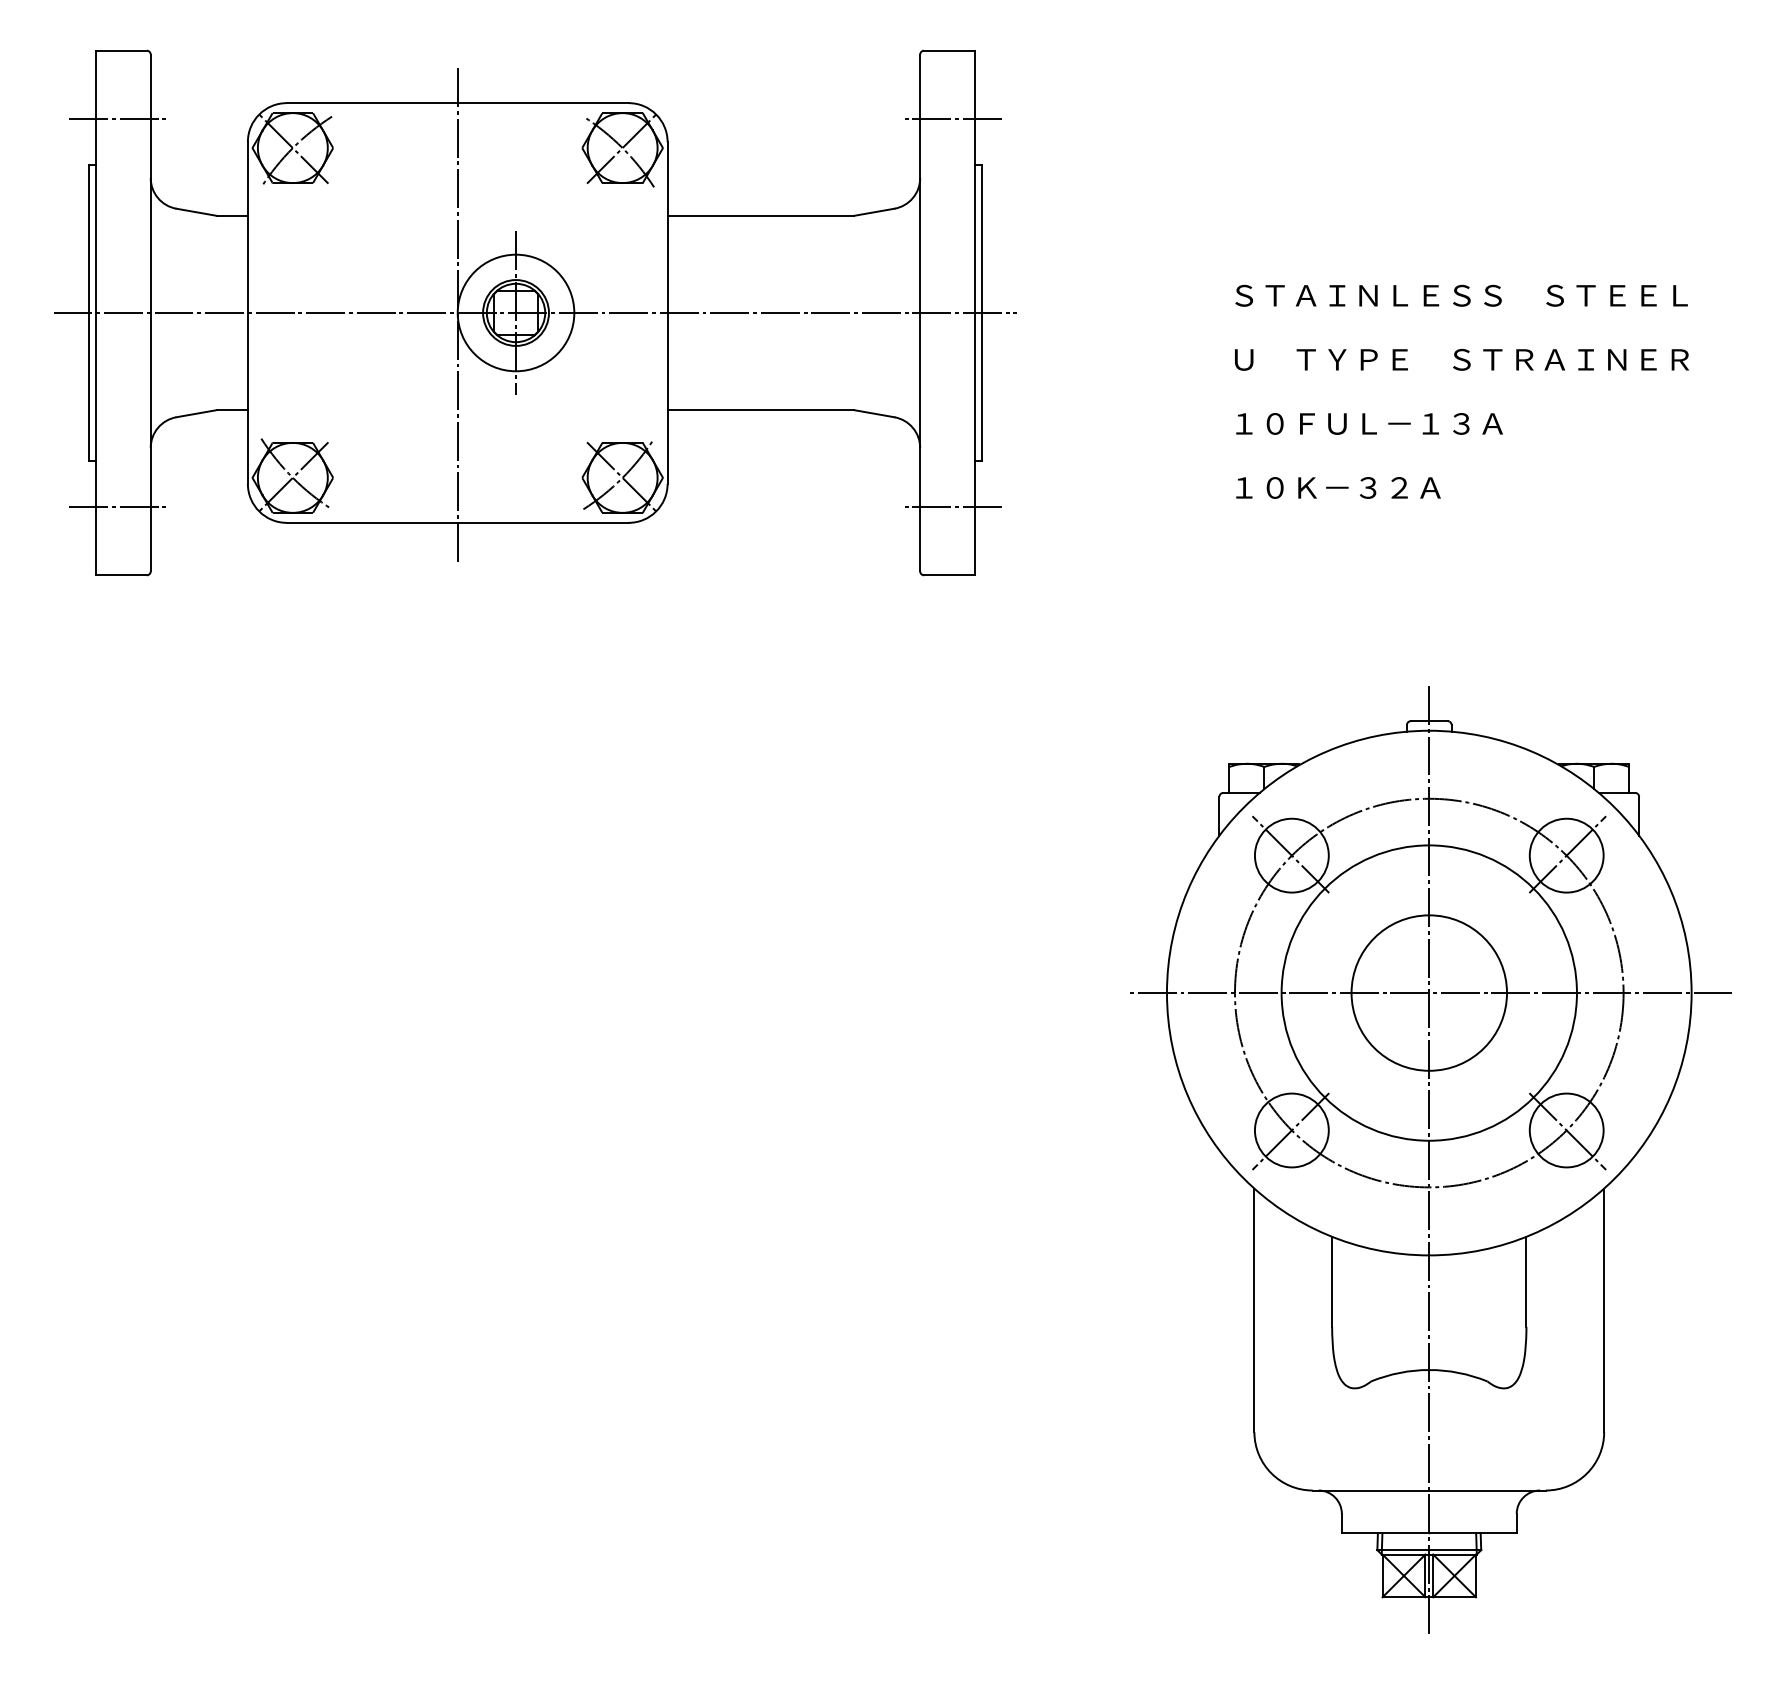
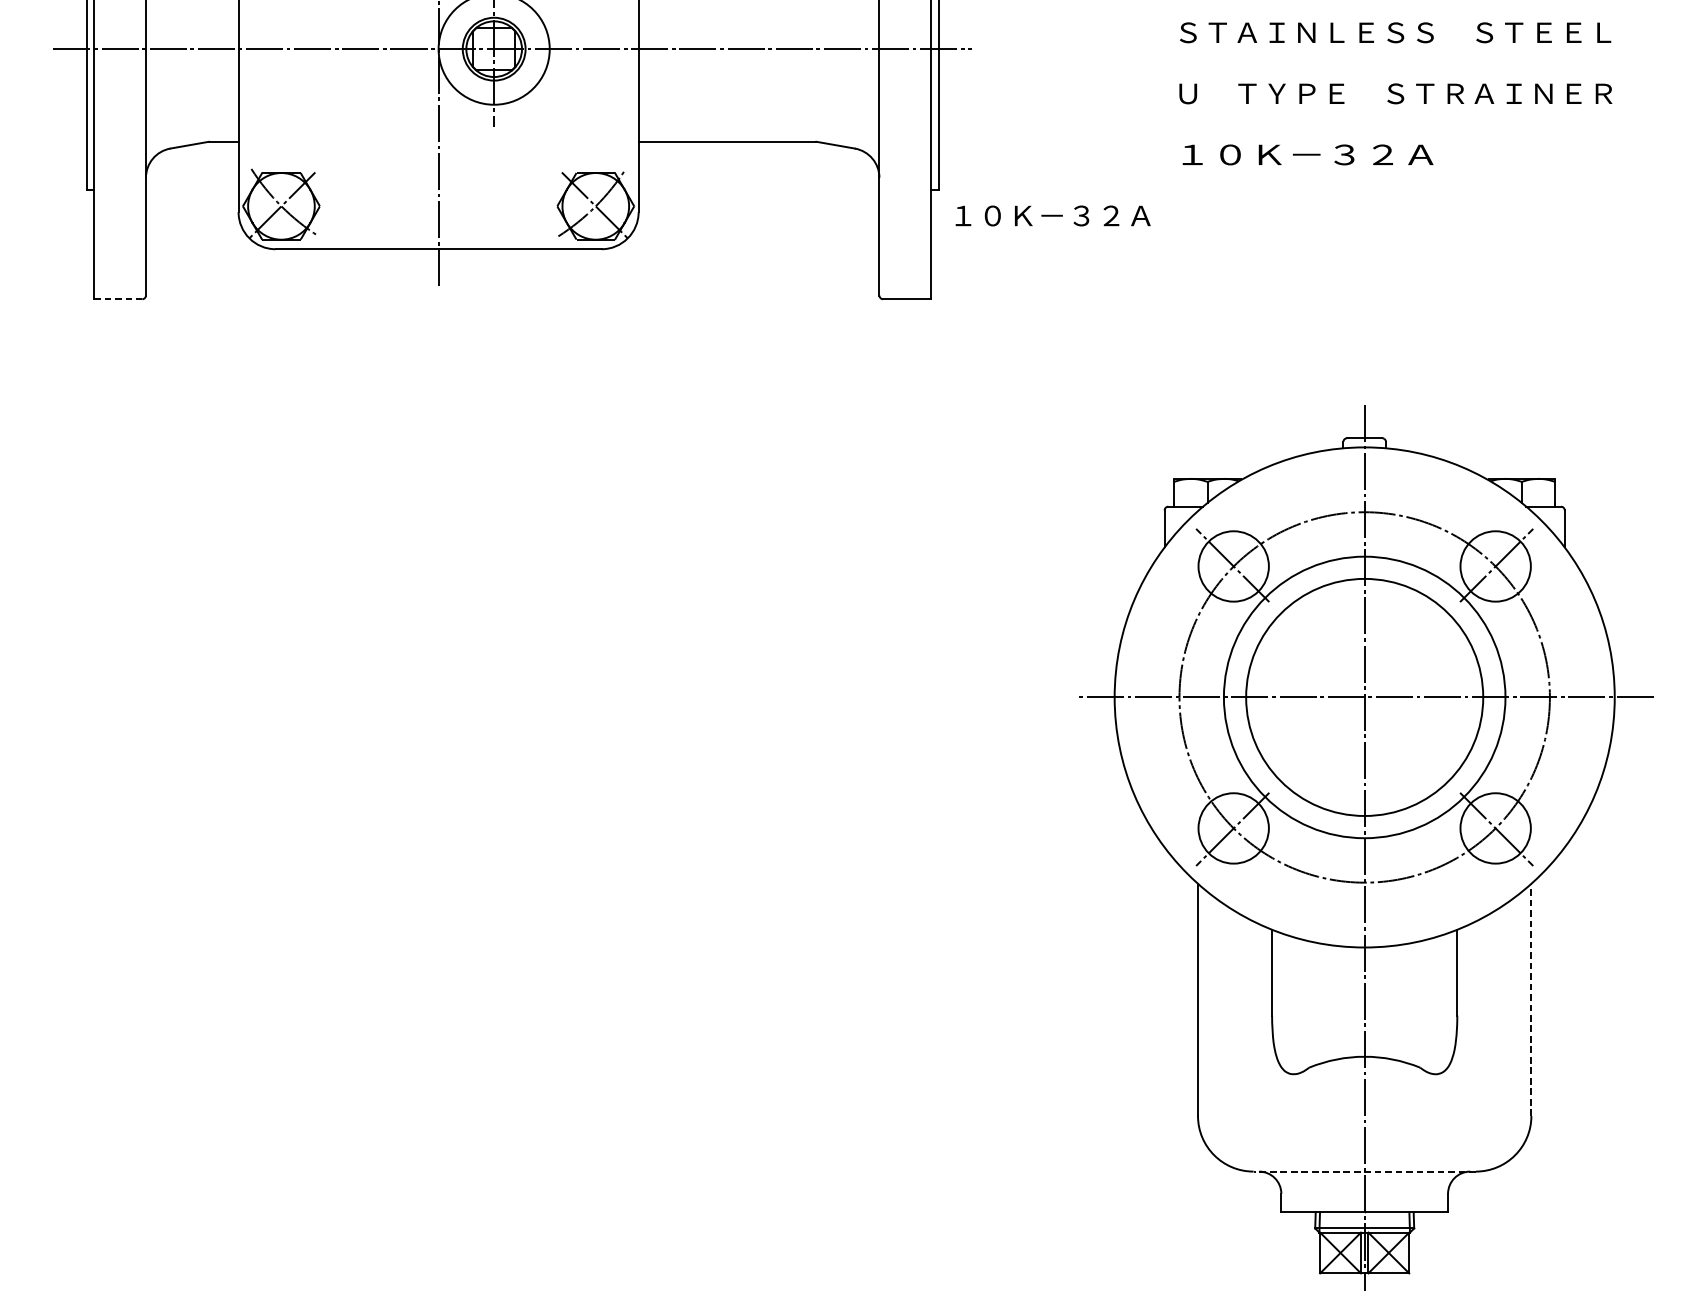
text: (1369, 423) -> (1307, 154), １０ＦＵＬ－１３Ａ -> １０Ｋ－３２Ａ
text: (1338, 487) -> (1053, 215), moved
line: (119, 507) -> (116, 234), removed
line: (950, 507) -> (908, 234), removed
line: (122, 575) -> (119, 299), solid -> dashed
circle: (1429, 992) -> (1364, 696), size x1.6
line: (1604, 1310) -> (1531, 1000), solid -> dashed
line: (1429, 1490) -> (1364, 1171), solid -> dashed

